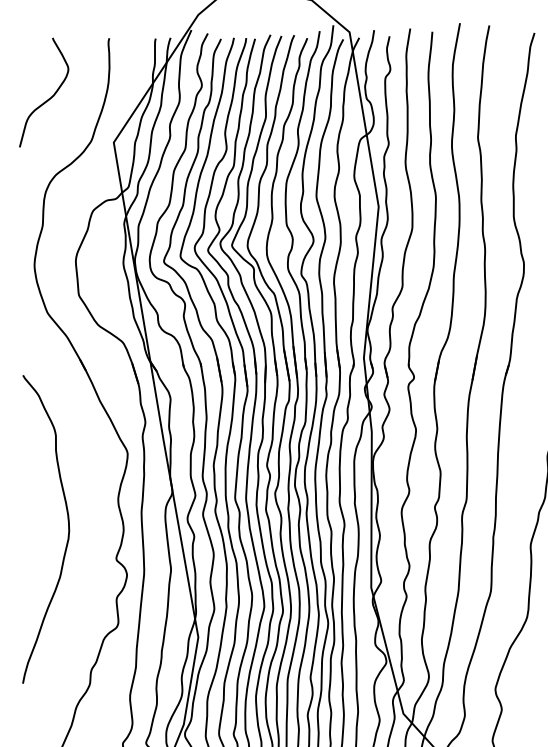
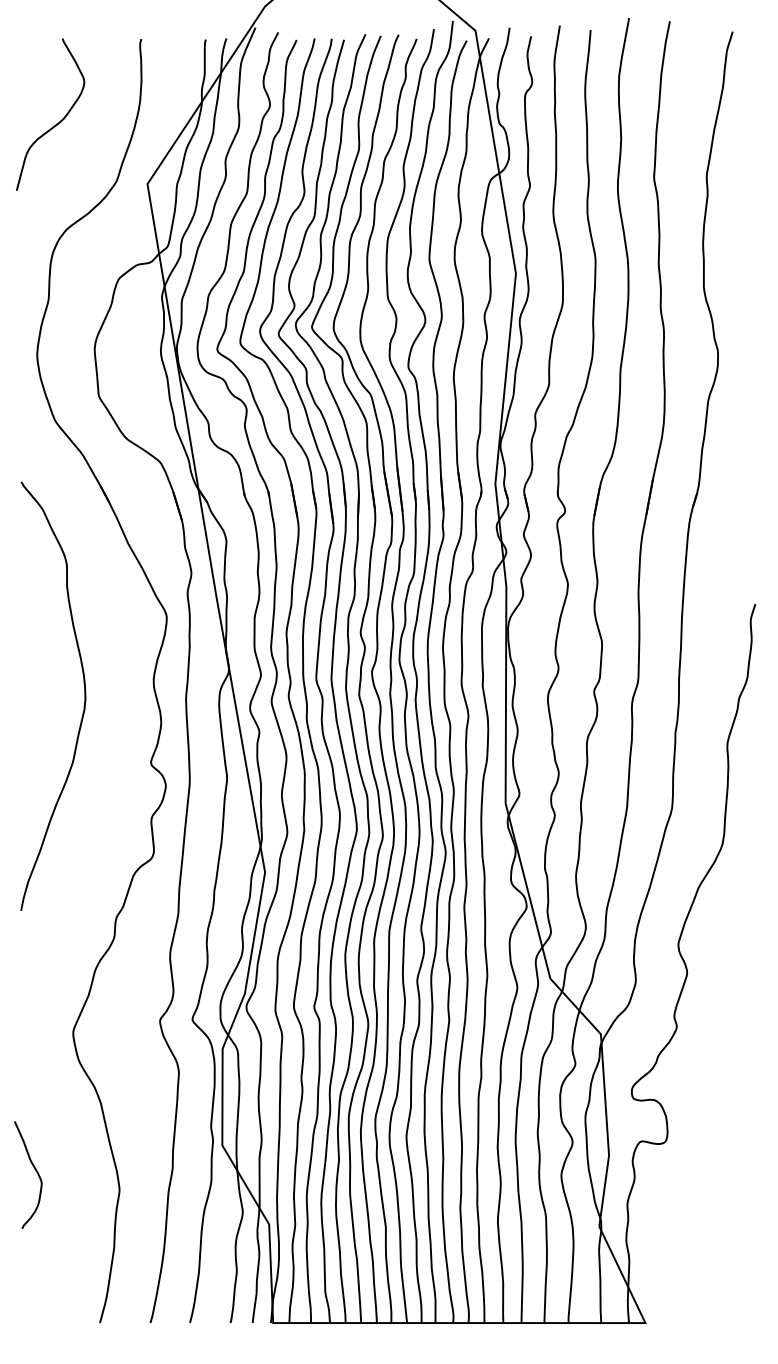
curve: (68, 528) -> (84, 695), moved

